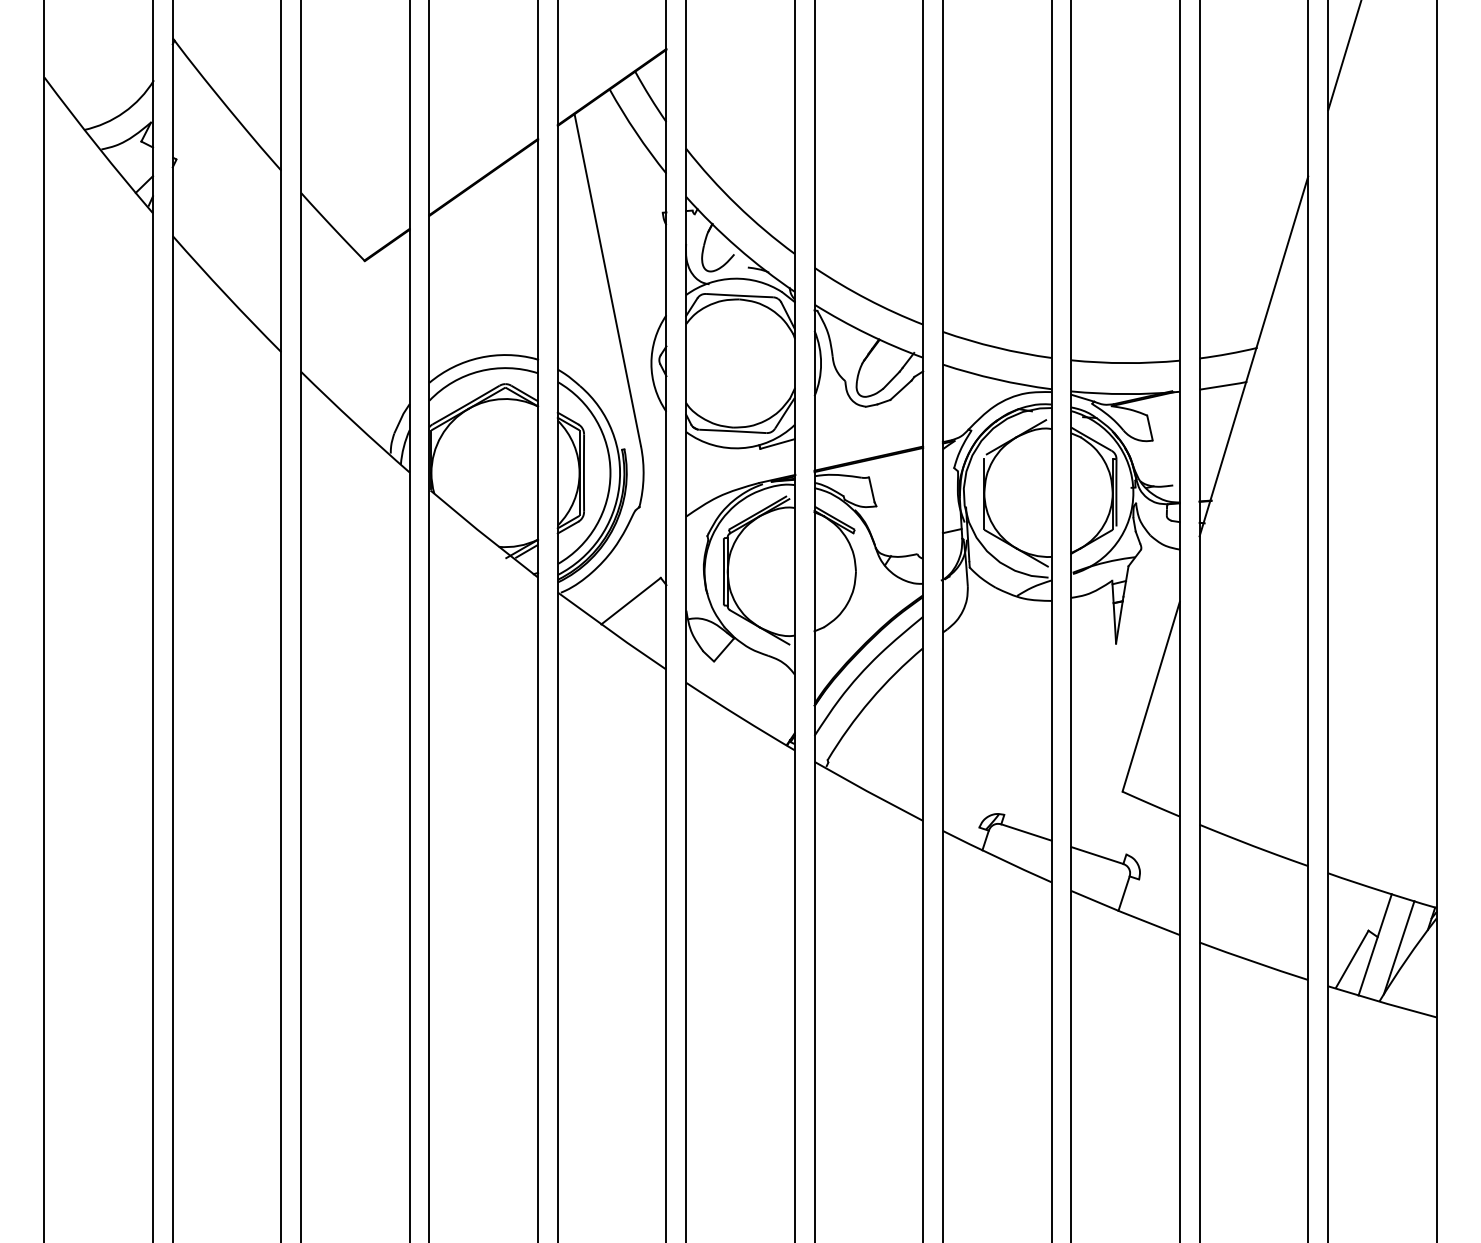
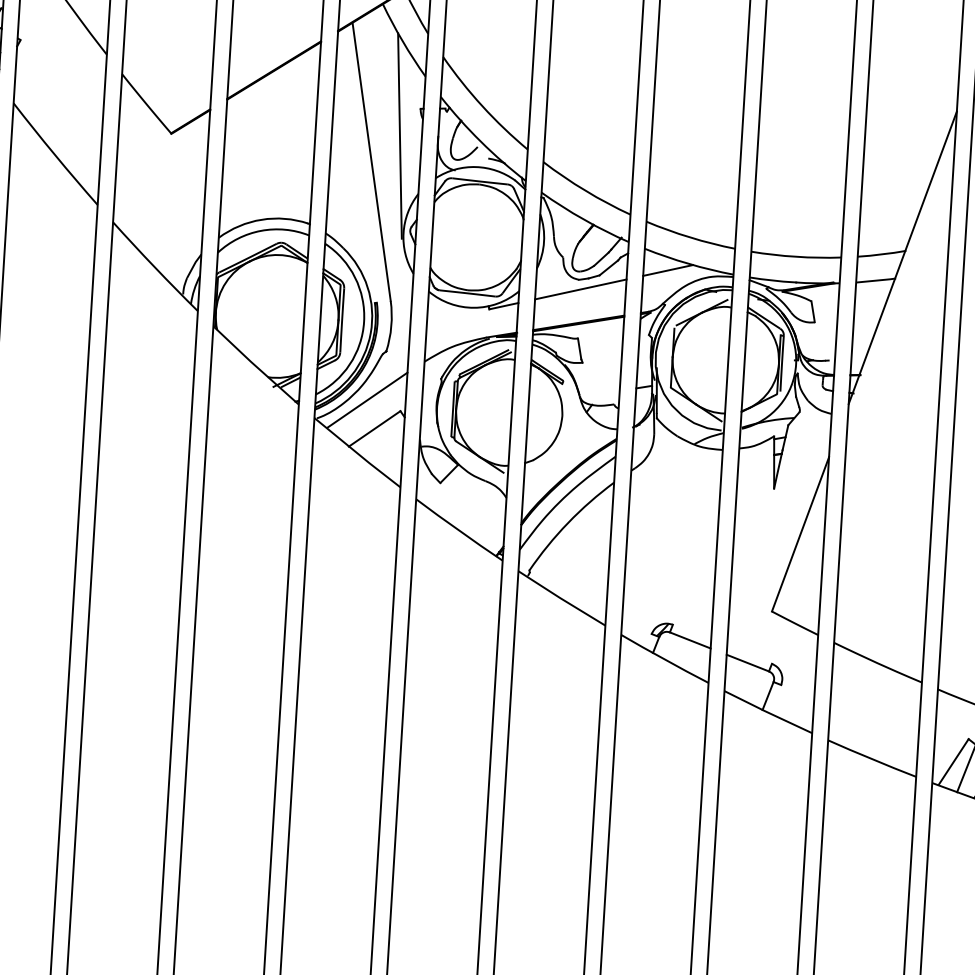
line: (639, 246) -> (399, 135), added
line: (972, 388) -> (668, 270), added
line: (868, 417) -> (580, 288), added
line: (620, 567) -> (367, 400), added

